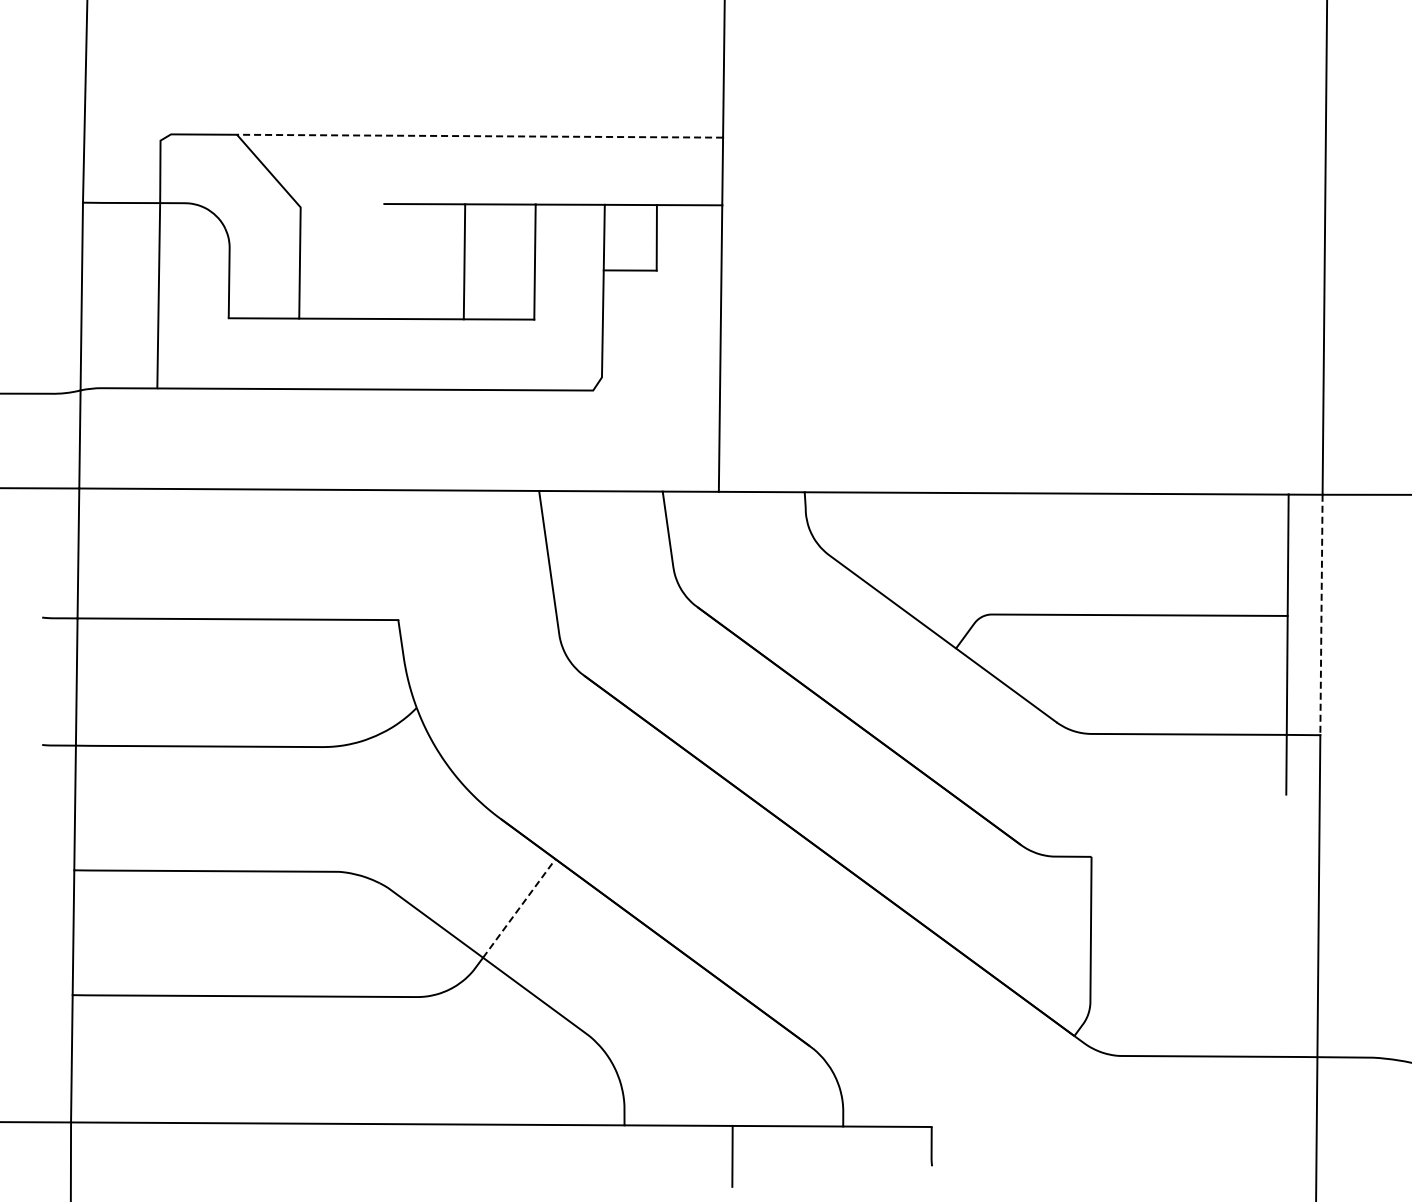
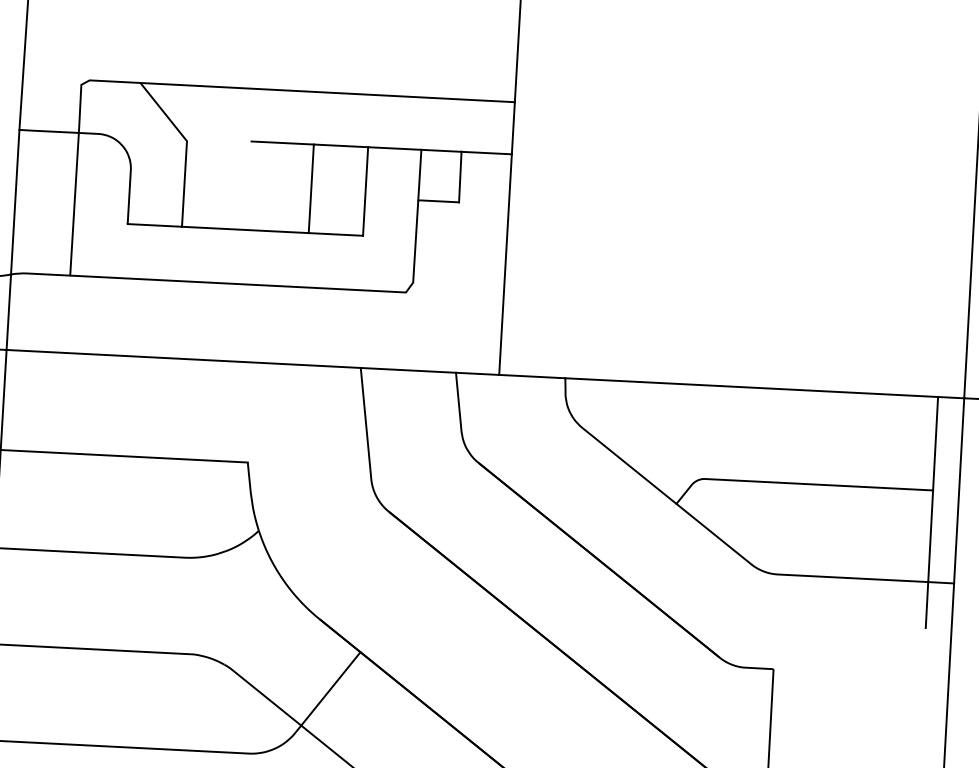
line: (479, 136) -> (327, 92), dashed -> solid
line: (1321, 615) -> (959, 491), dashed -> solid
line: (519, 908) -> (331, 688), dashed -> solid

